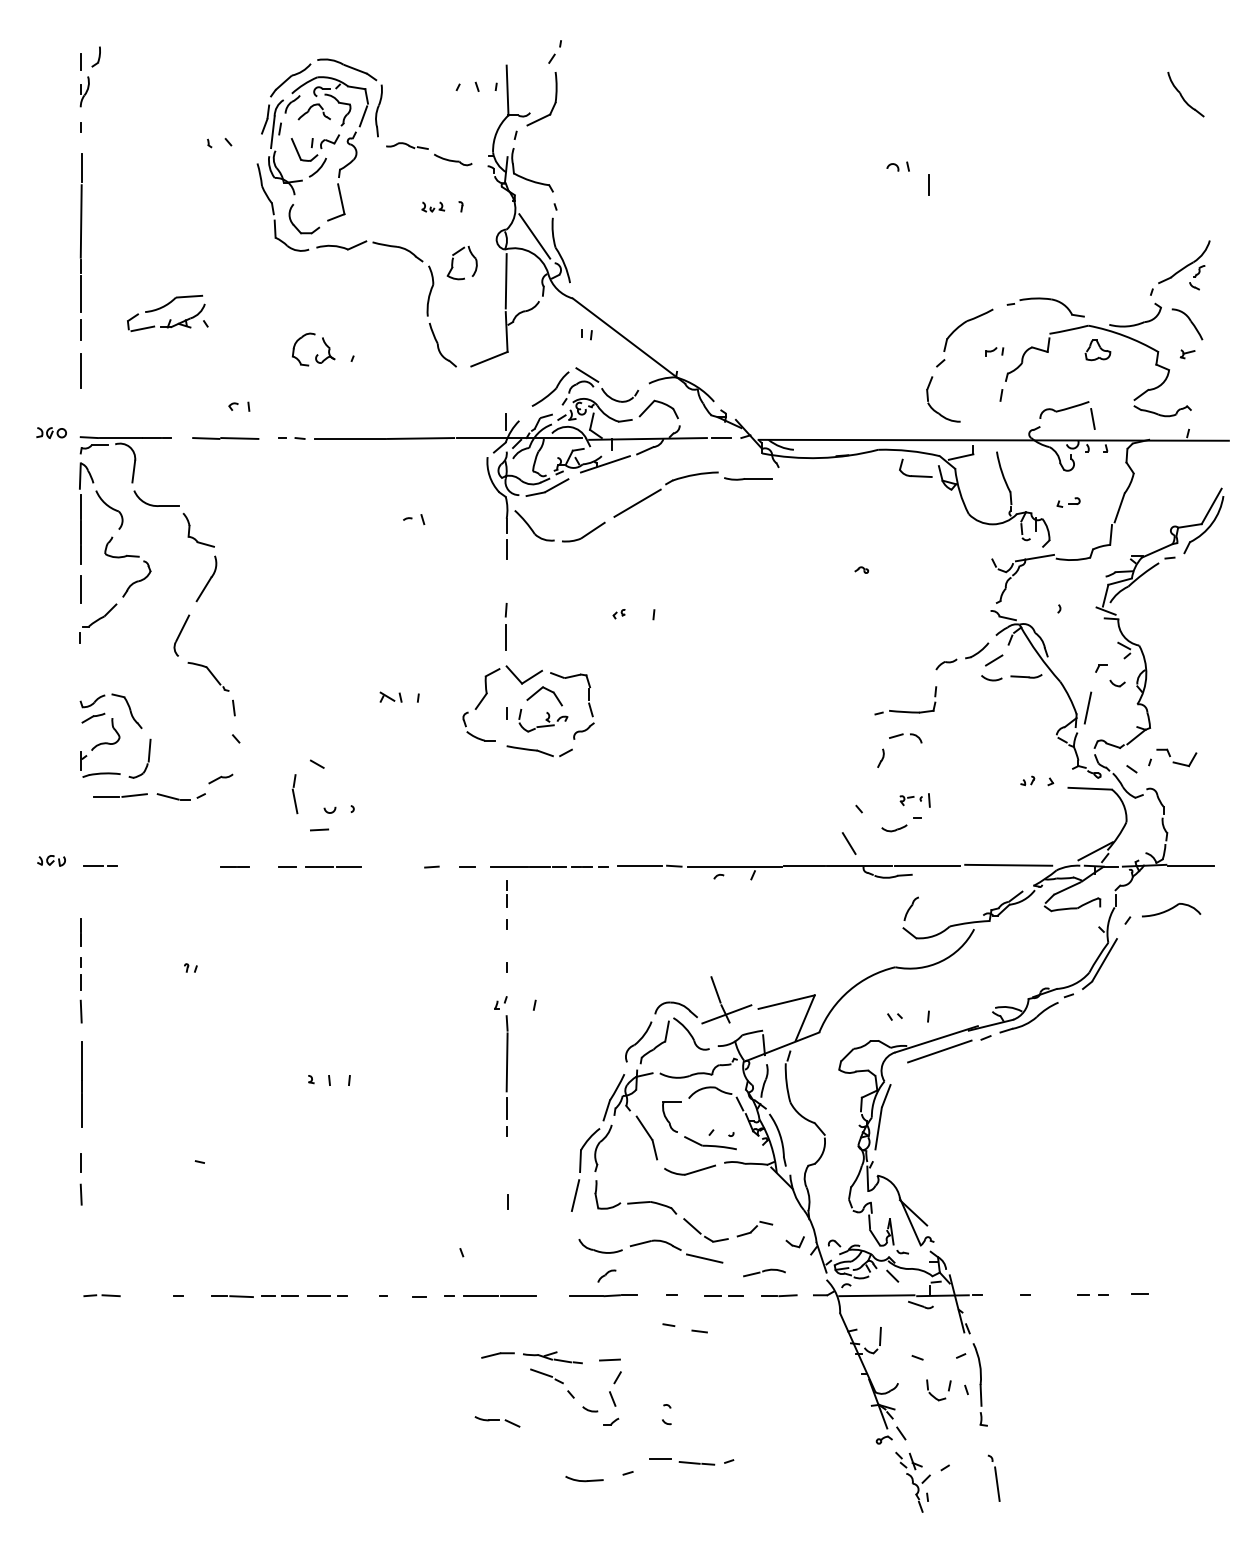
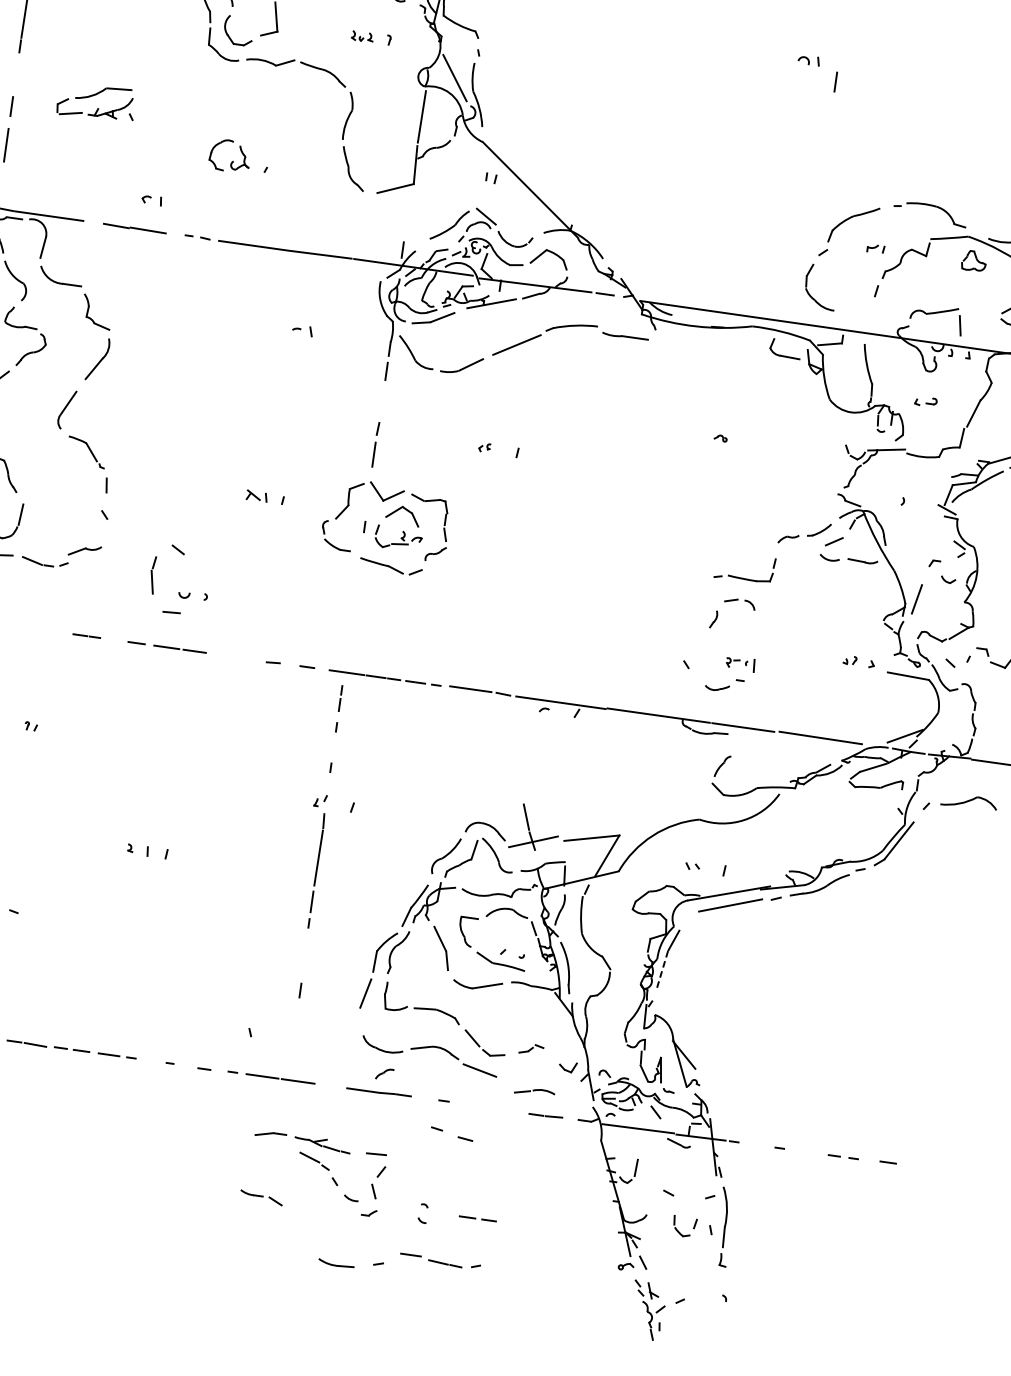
part: (453, 262) -> (374, 92), removed
line: (80, 293) -> (16, 71), removed
part: (220, 778) -> (84, 550), size x1.4
line: (848, 843) -> (671, 695), removed
line: (878, 1129) -> (662, 971), solid -> dashed
part: (754, 1229) -> (531, 1049), size x0.7
line: (721, 1295) -> (475, 1217), moved
line: (997, 1483) -> (727, 1323), removed

